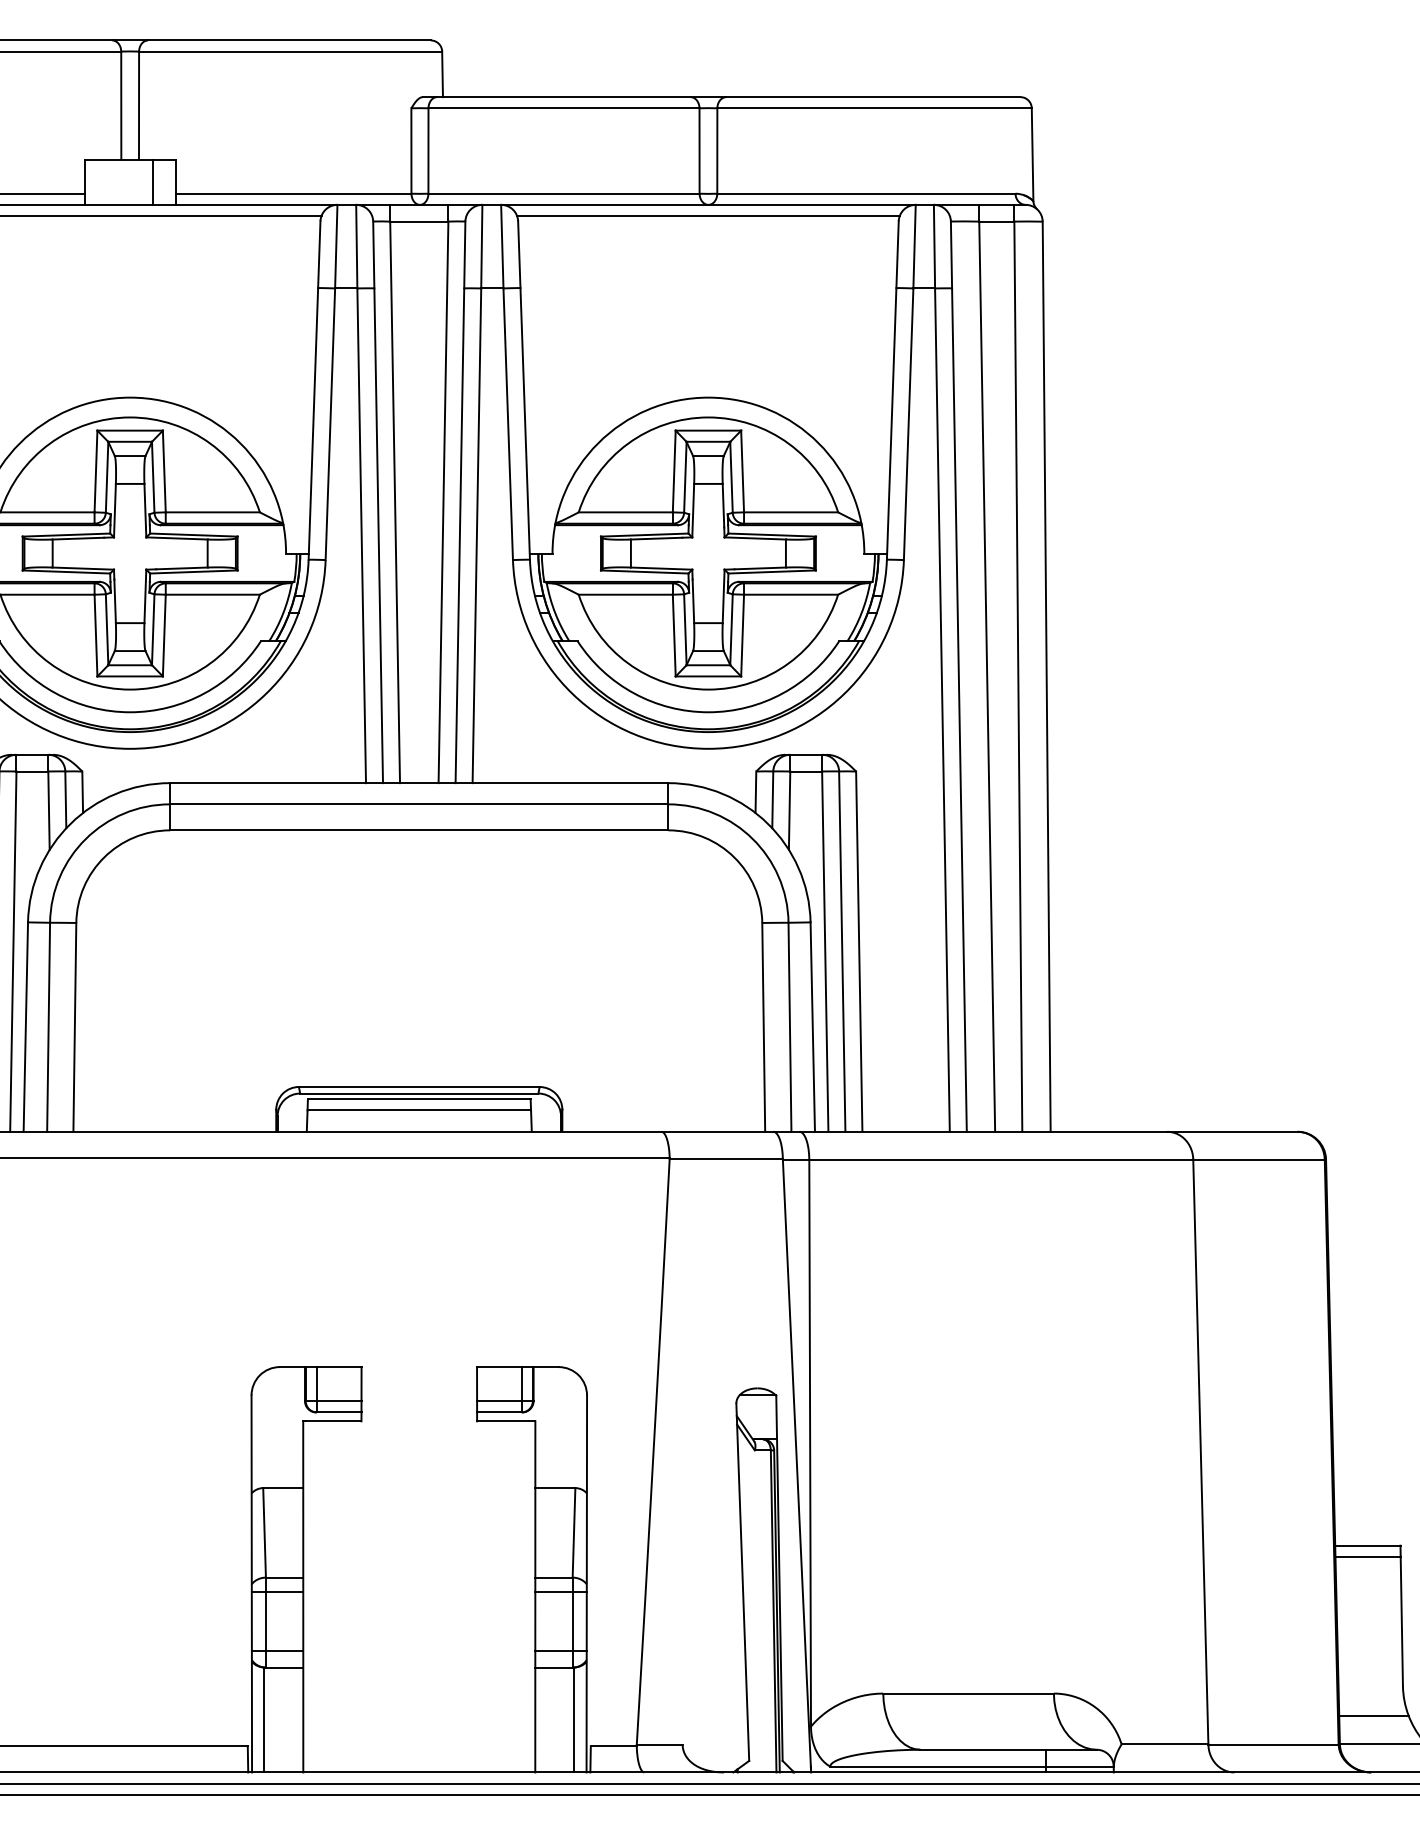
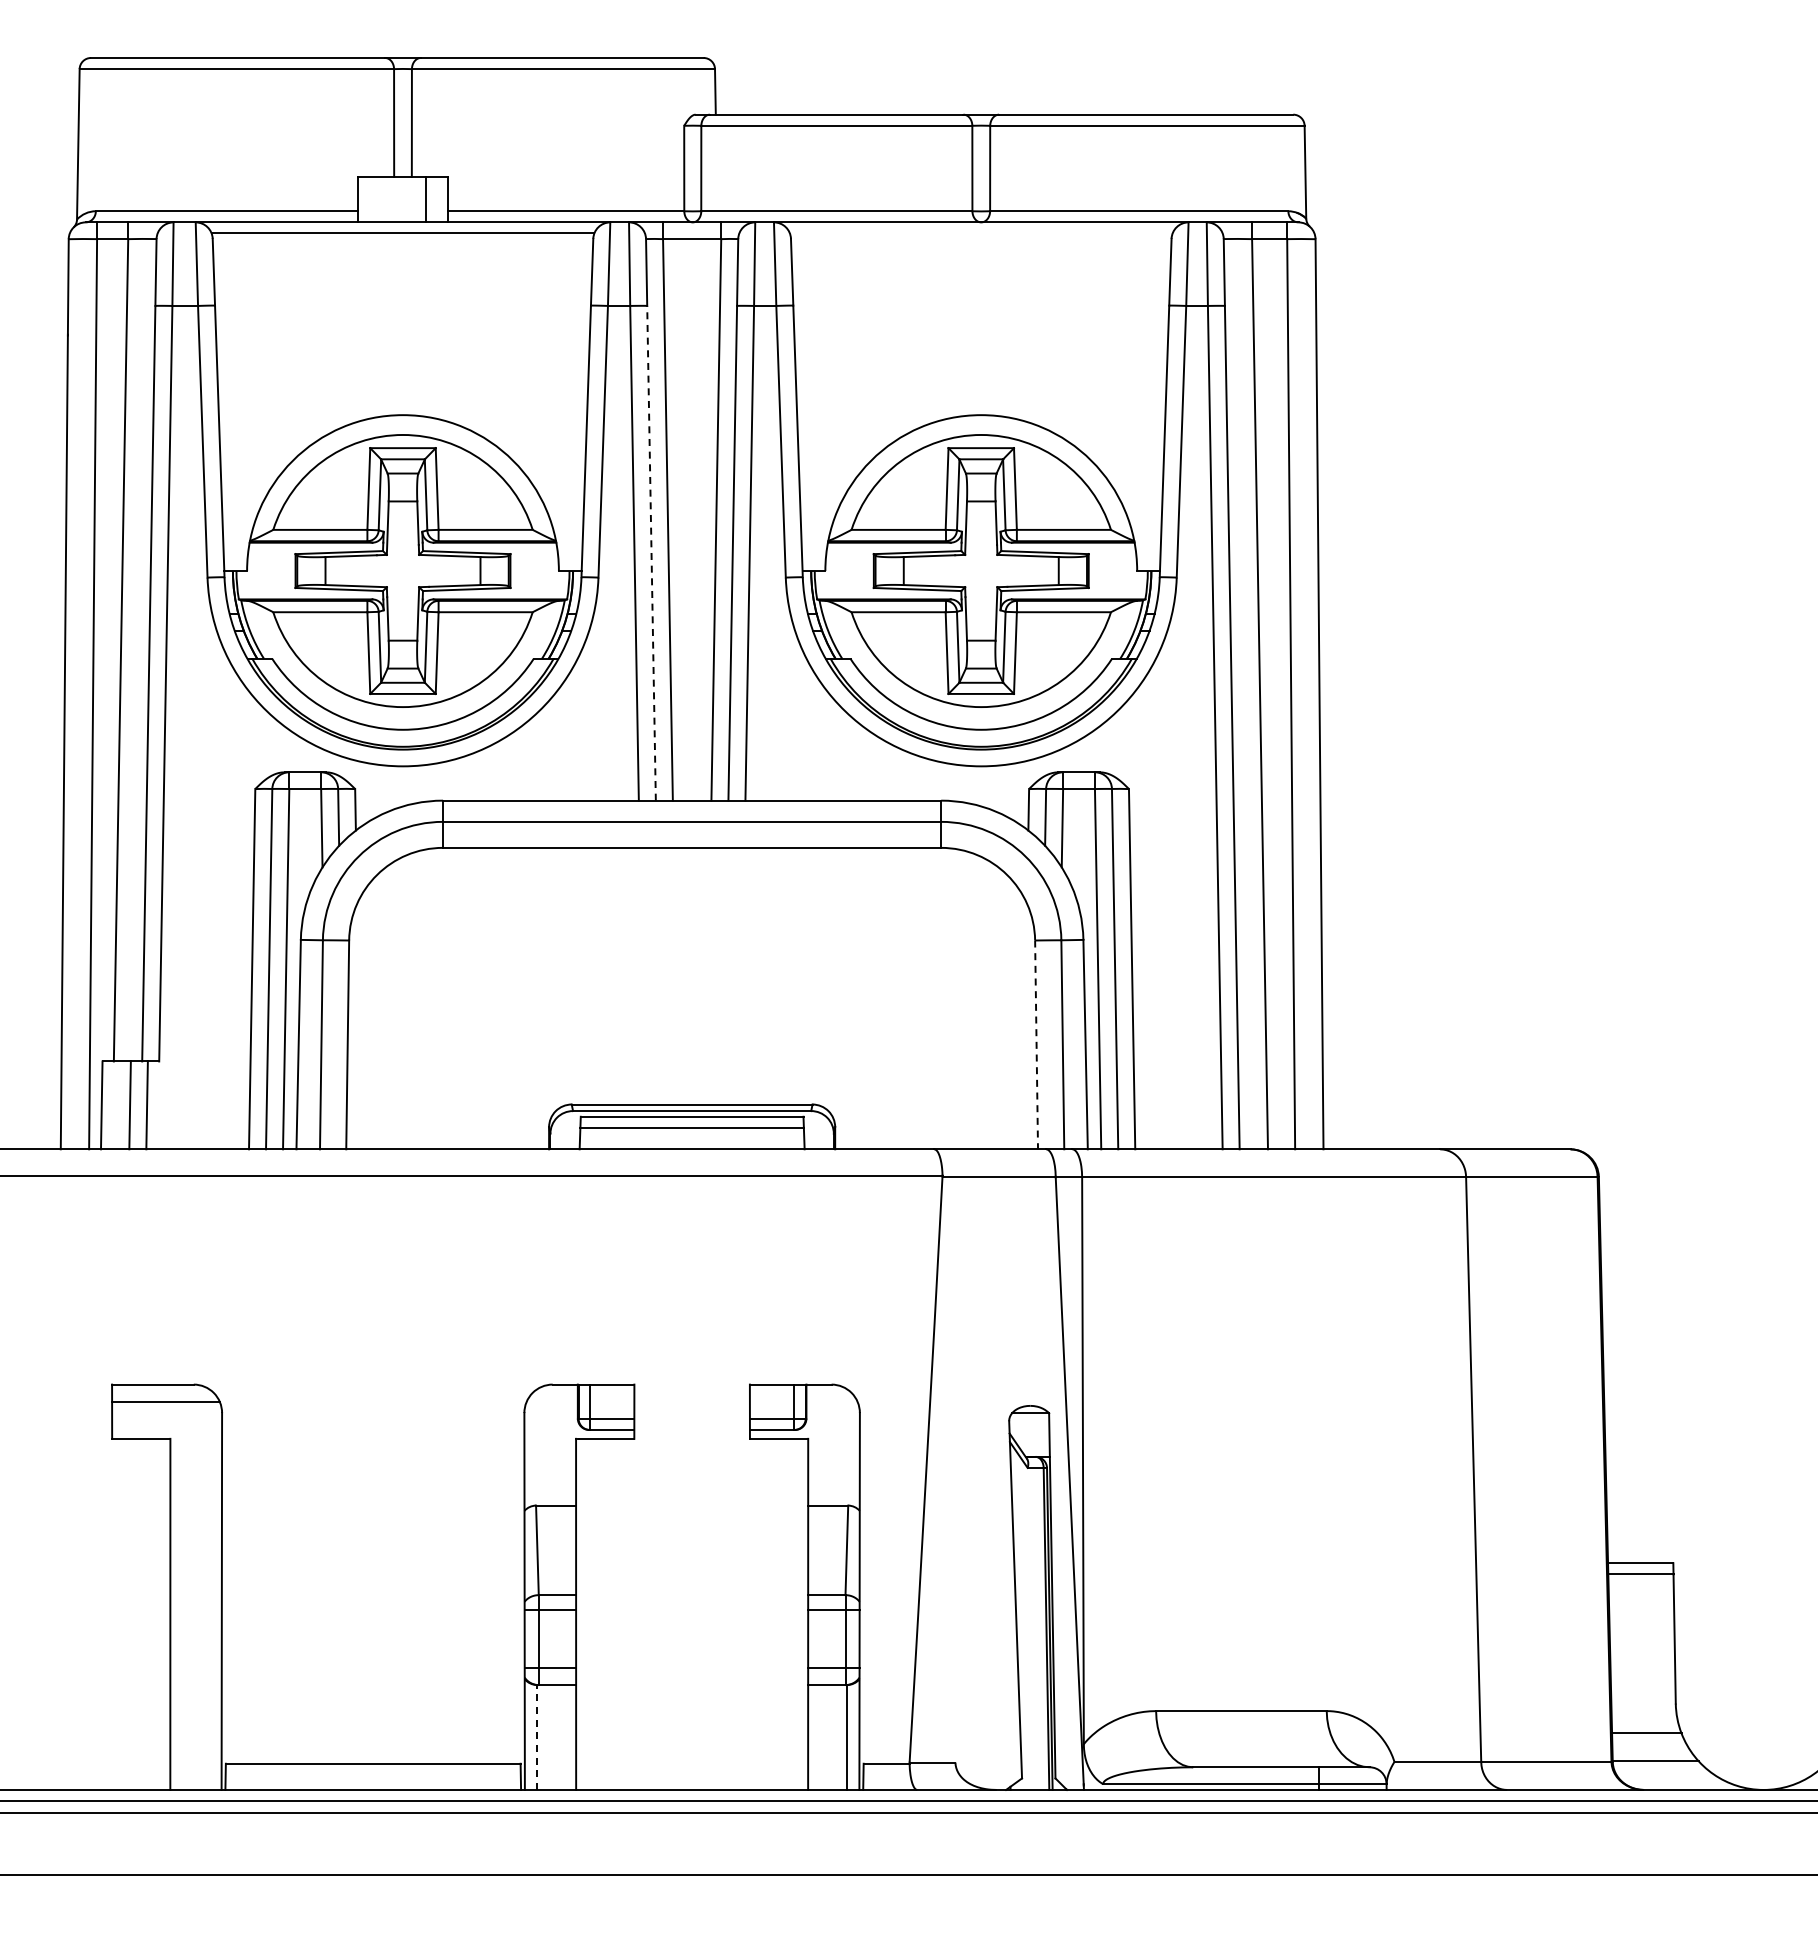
line: (707, 215) -> (980, 233), removed
line: (378, 534) -> (651, 552), solid -> dashed
line: (763, 1027) -> (1036, 1045), solid -> dashed
line: (264, 1719) -> (537, 1737), solid -> dashed

